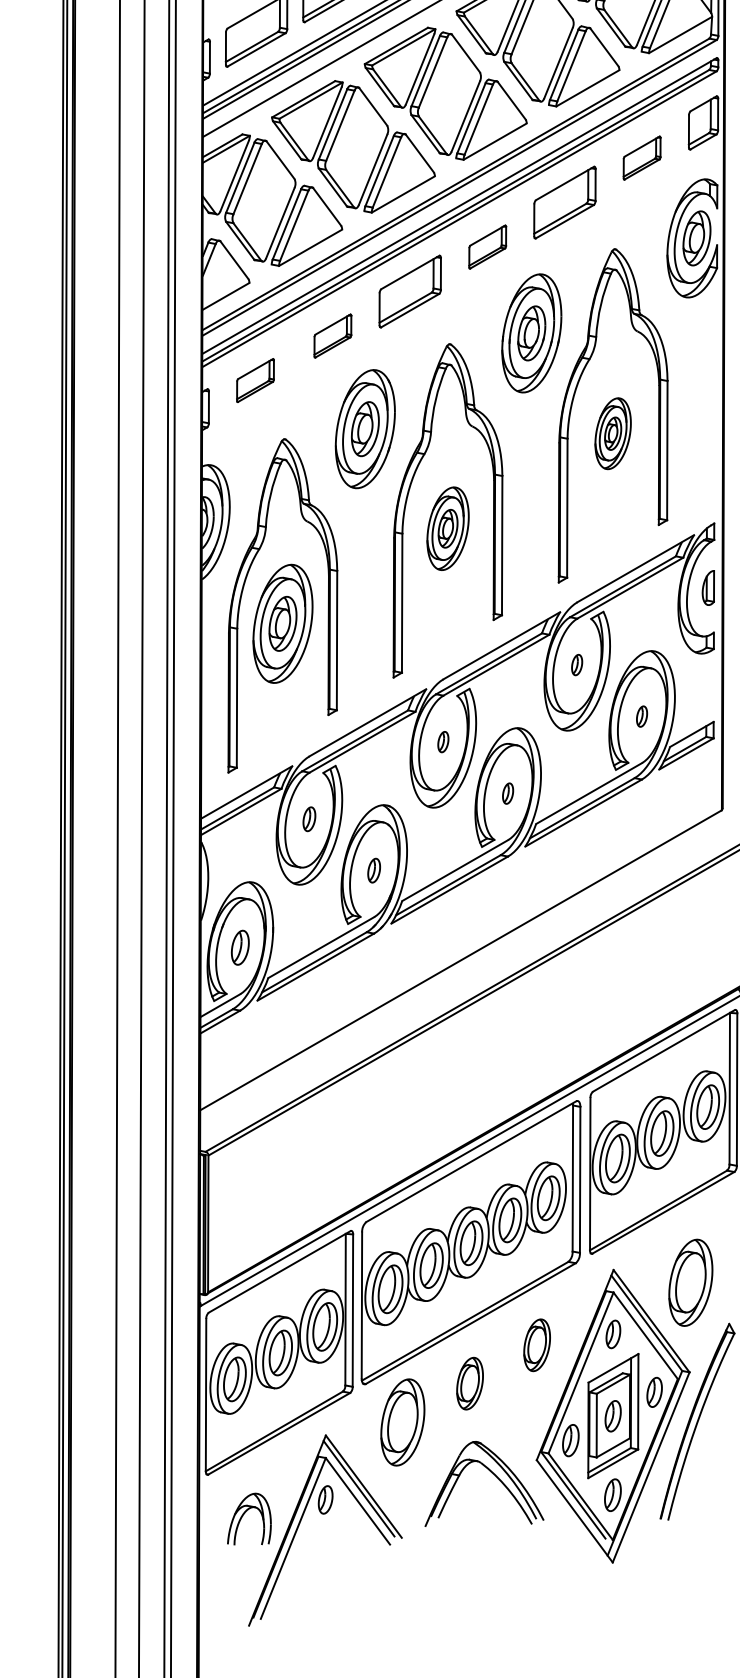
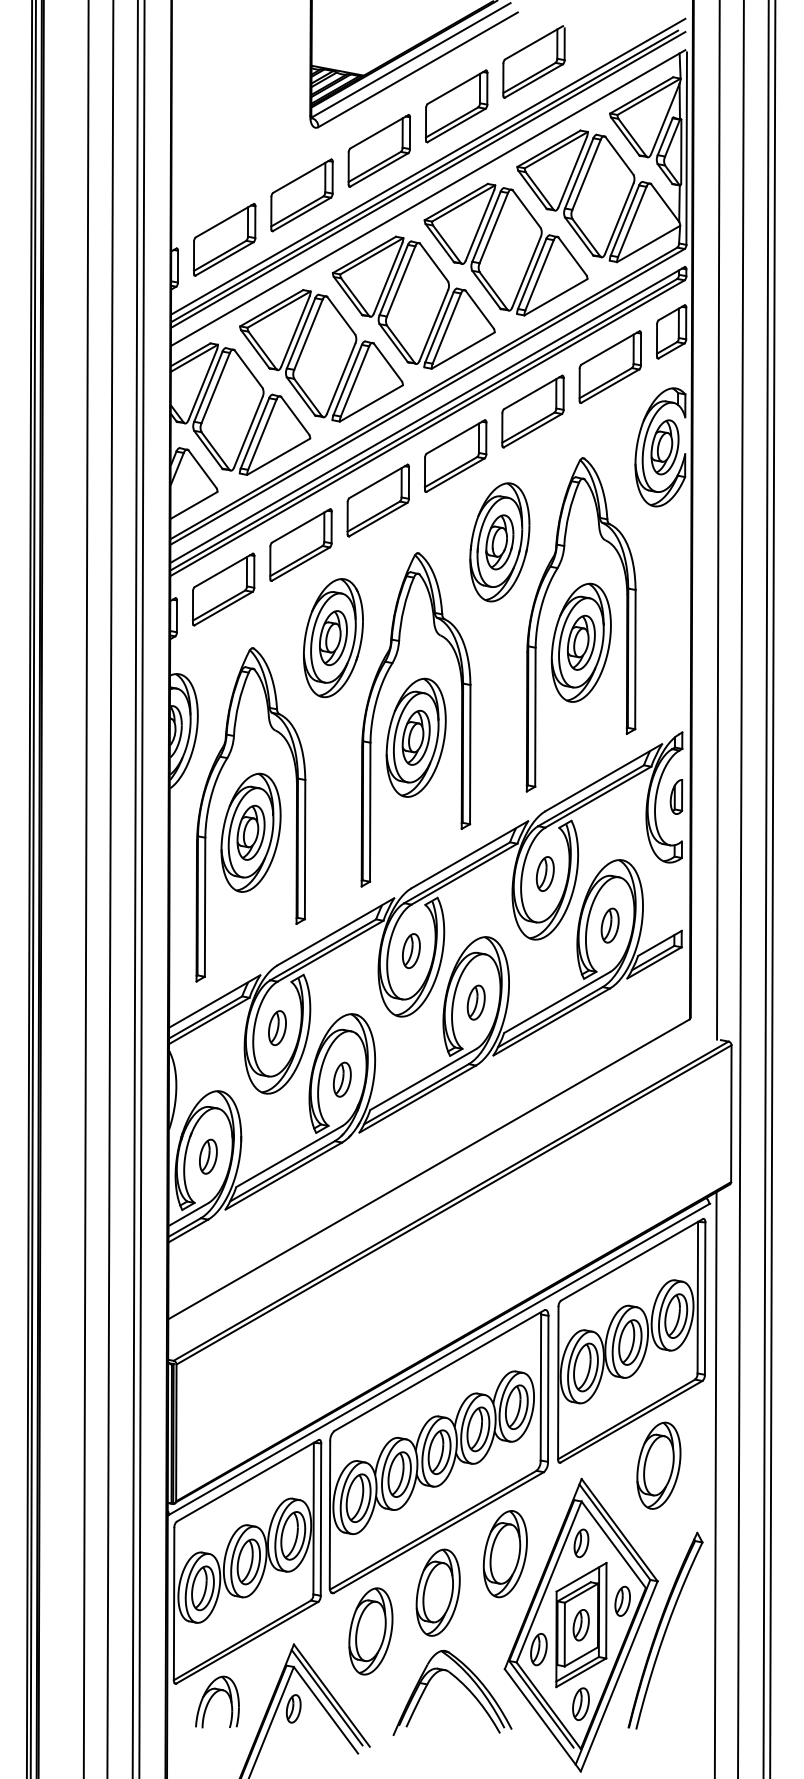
part: (641, 157) -> (609, 366), size x1.67
part: (487, 246) -> (455, 455), size x1.67
part: (332, 335) -> (300, 544), size x1.67
part: (255, 380) -> (223, 589), size x1.67
part: (612, 433) -> (580, 642), size x1.67
part: (447, 528) -> (415, 737), size x1.43
part: (576, 664) -> (544, 873), size x1.67
part: (641, 716) -> (609, 925), size x1.67
part: (443, 741) -> (411, 950), size x1.67
part: (507, 793) -> (475, 1002), size x1.67
part: (309, 819) -> (277, 1028), size x1.43
part: (373, 870) -> (341, 1079), size x1.43
part: (690, 1282) -> (658, 1465), moved
part: (536, 1345) -> (504, 1554), size x1.67
part: (469, 1383) -> (437, 1592), size x1.67
part: (243, 1516) -> (211, 1699), moved

